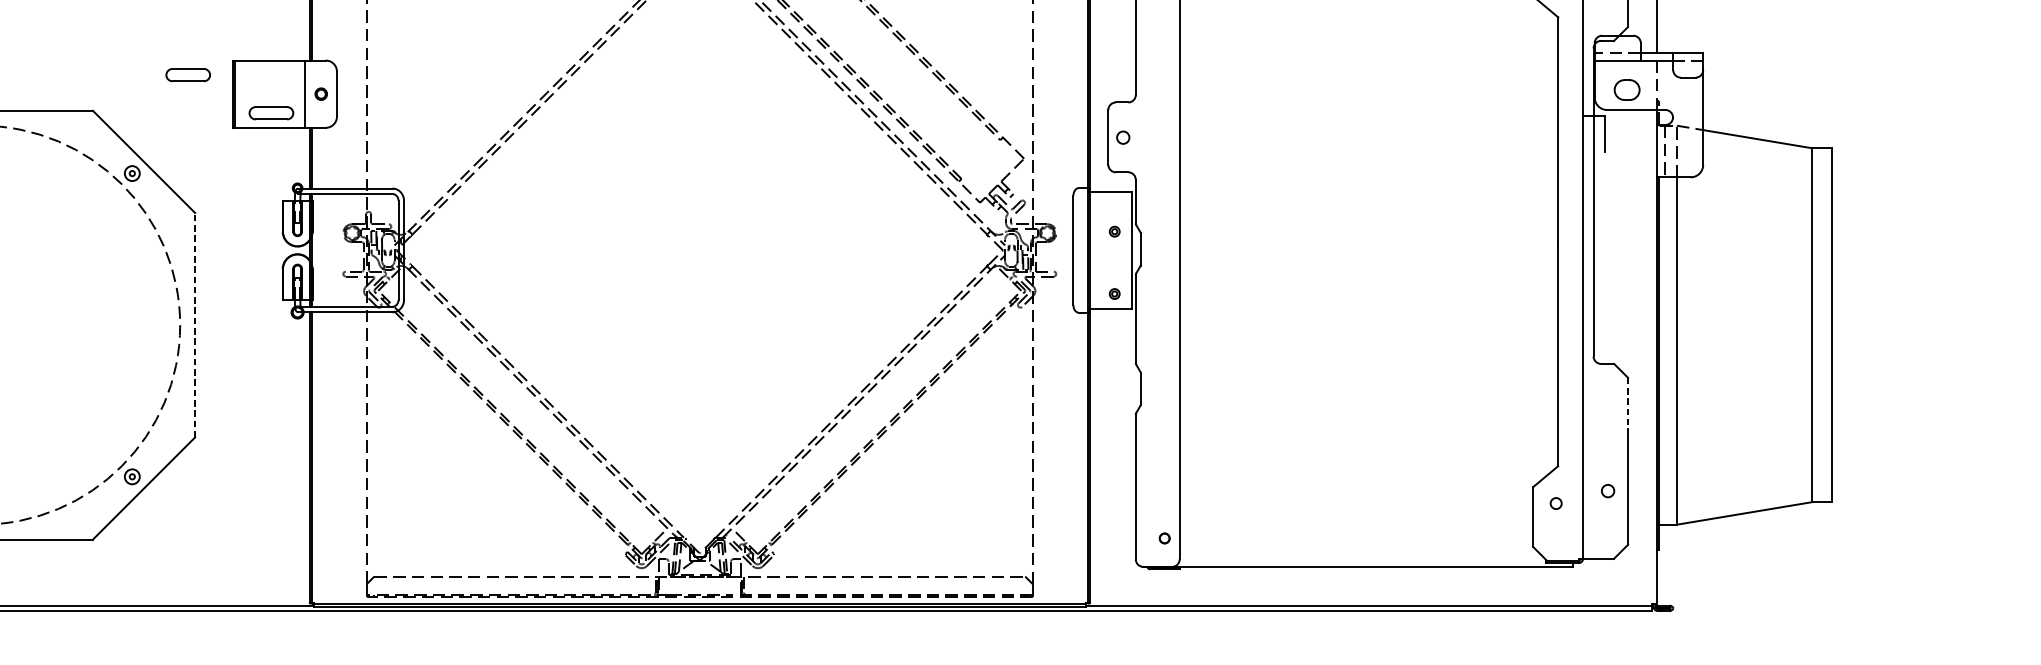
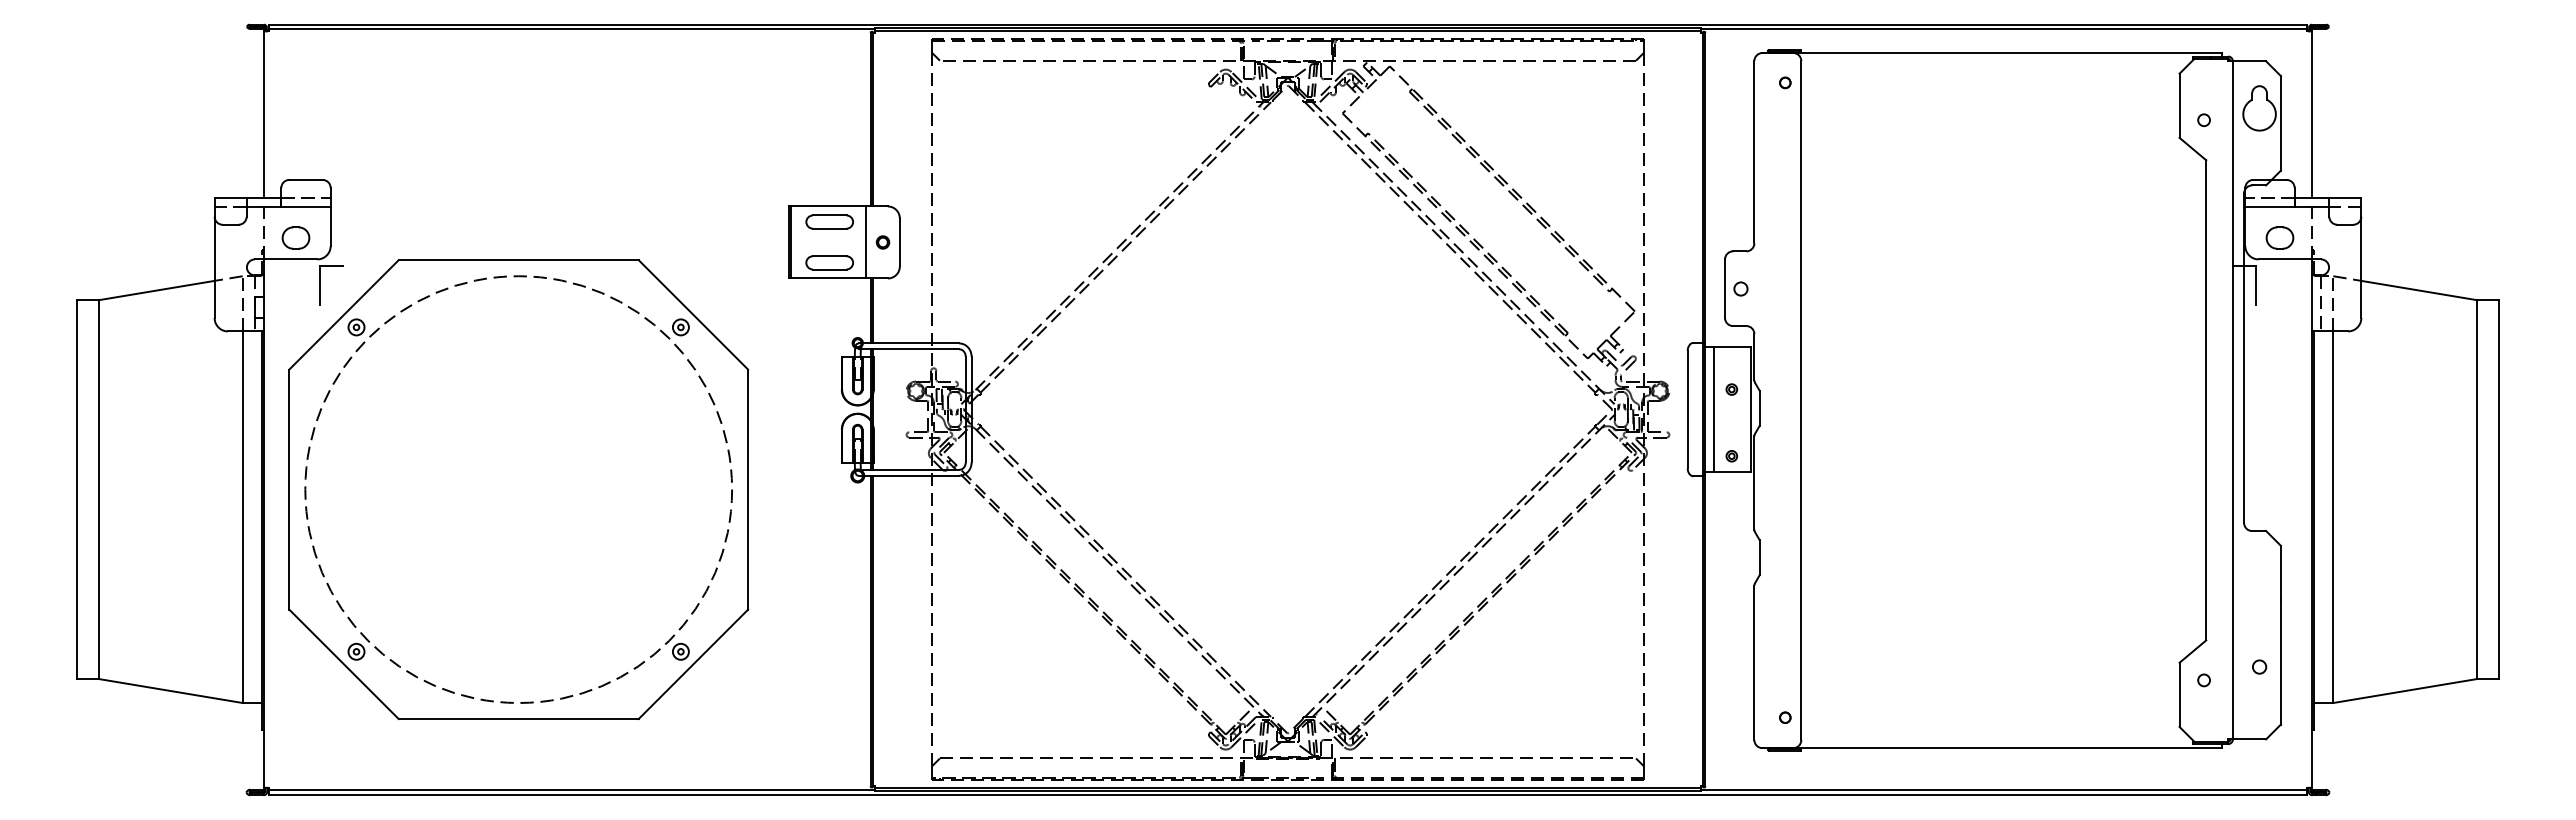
part: (188, 74) -> (829, 221), moved
line: (1097, 250) -> (1713, 409), added
line: (195, 325) -> (748, 489), dashed -> solid
line: (1627, 403) -> (2280, 573), dashed -> solid

